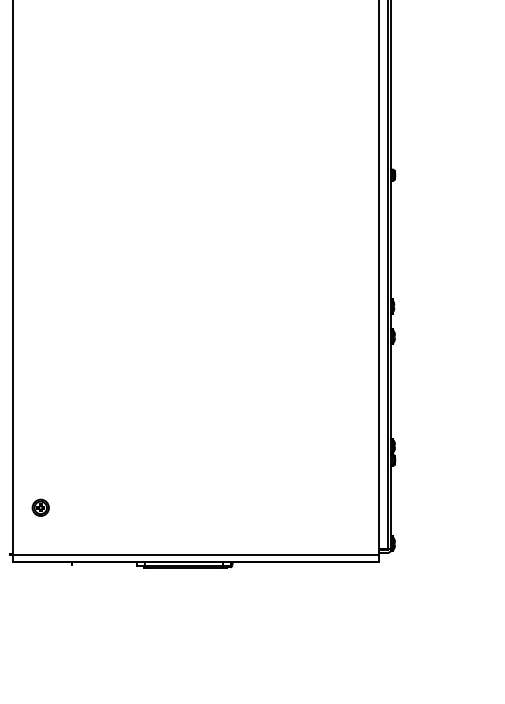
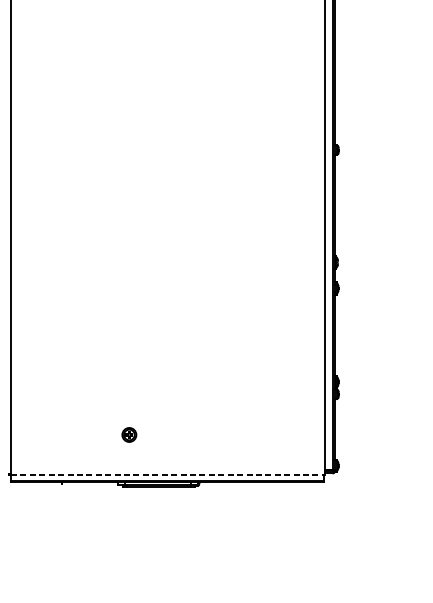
part: (40, 507) -> (129, 434), moved
line: (196, 554) -> (168, 474), solid -> dashed

